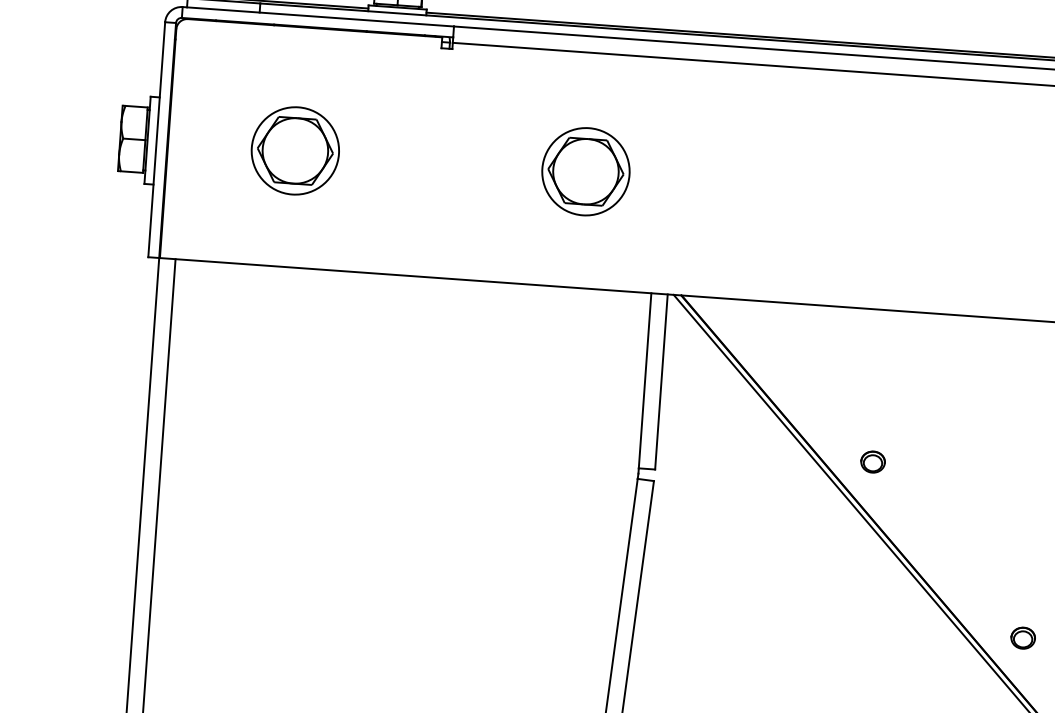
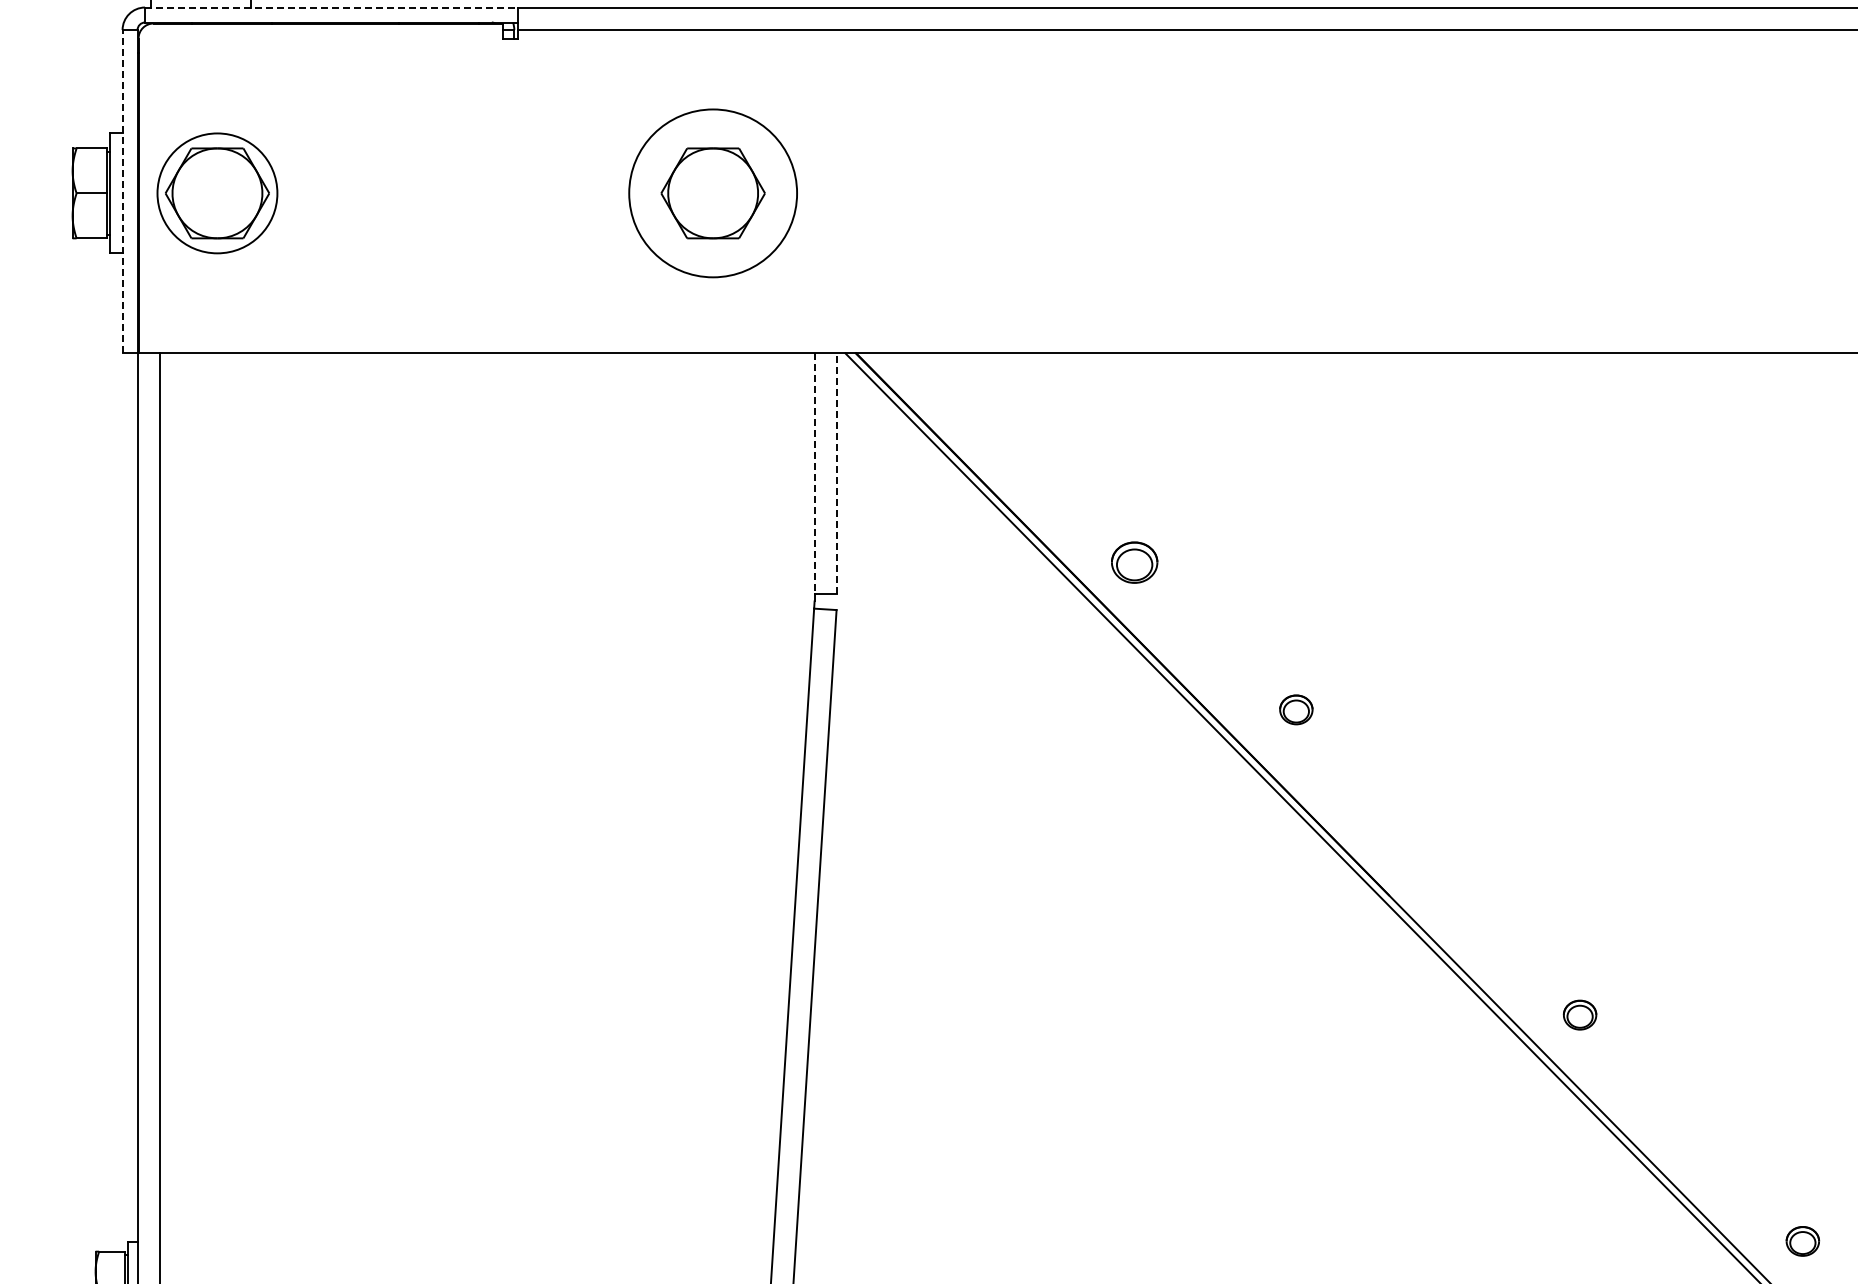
line: (318, 16) -> (331, 7), solid -> dashed
line: (156, 139) -> (122, 191), solid -> dashed
part: (295, 151) -> (217, 193), moved
circle: (586, 171) -> (713, 193), size x1.4
line: (644, 381) -> (814, 474), solid -> dashed
line: (661, 381) -> (837, 473), solid -> dashed
part: (873, 462) -> (1134, 562), size x1.4
part: (1023, 637) -> (1296, 709), moved

